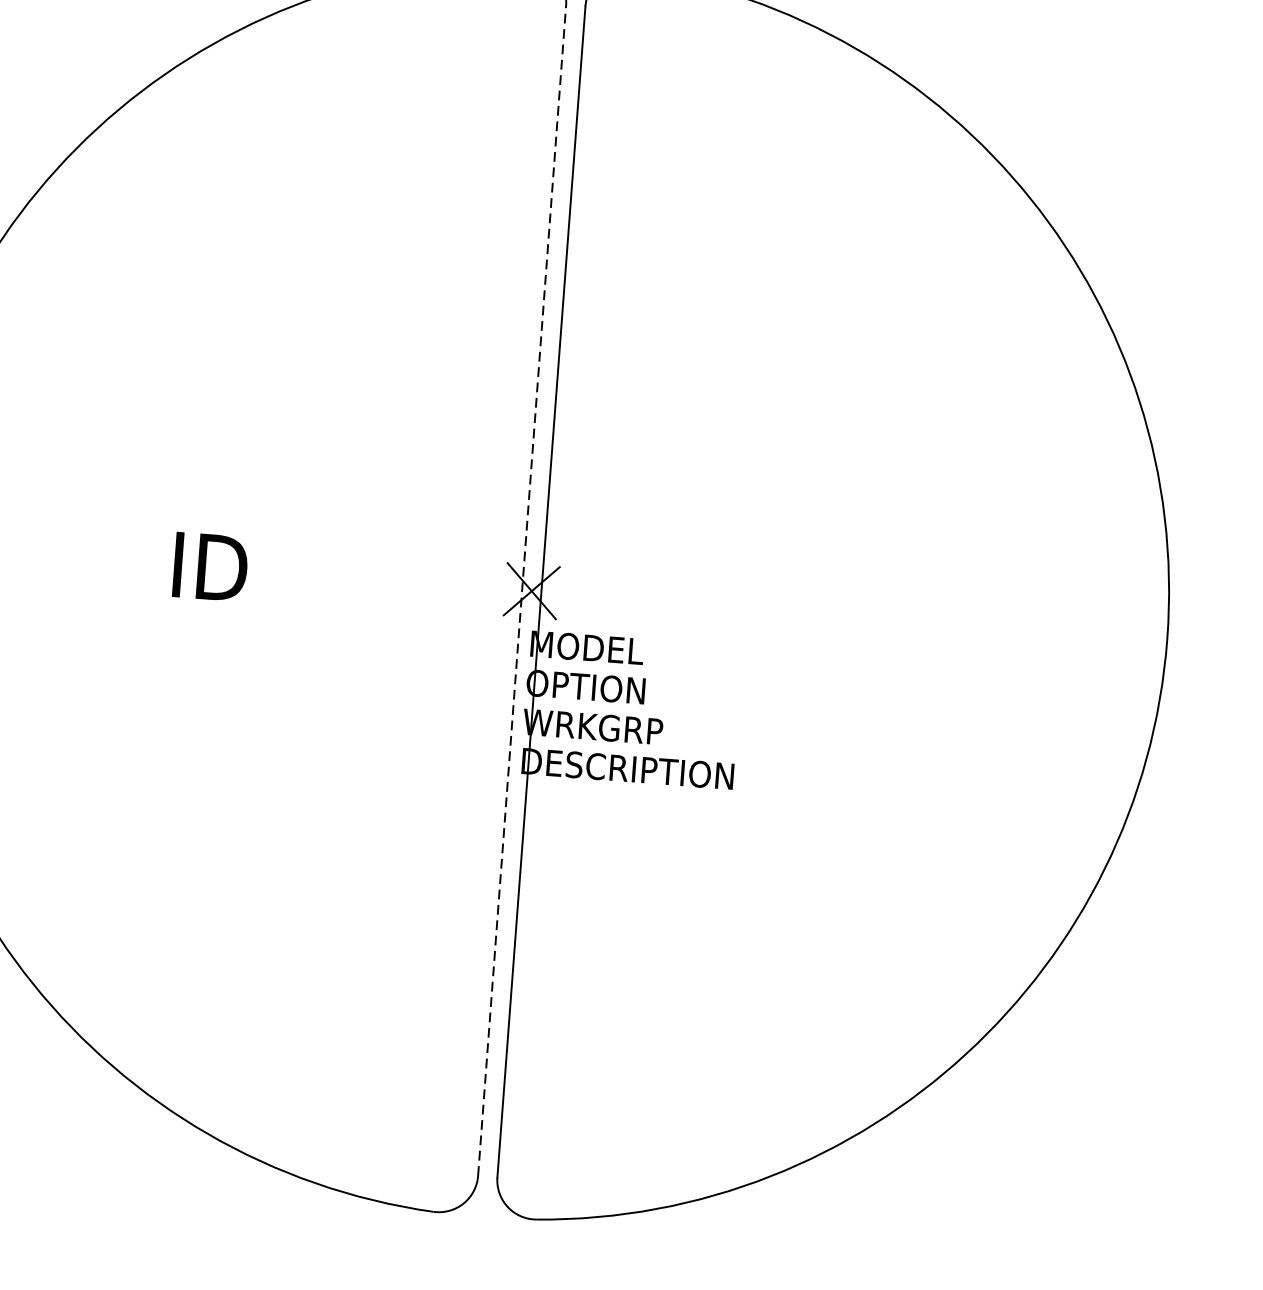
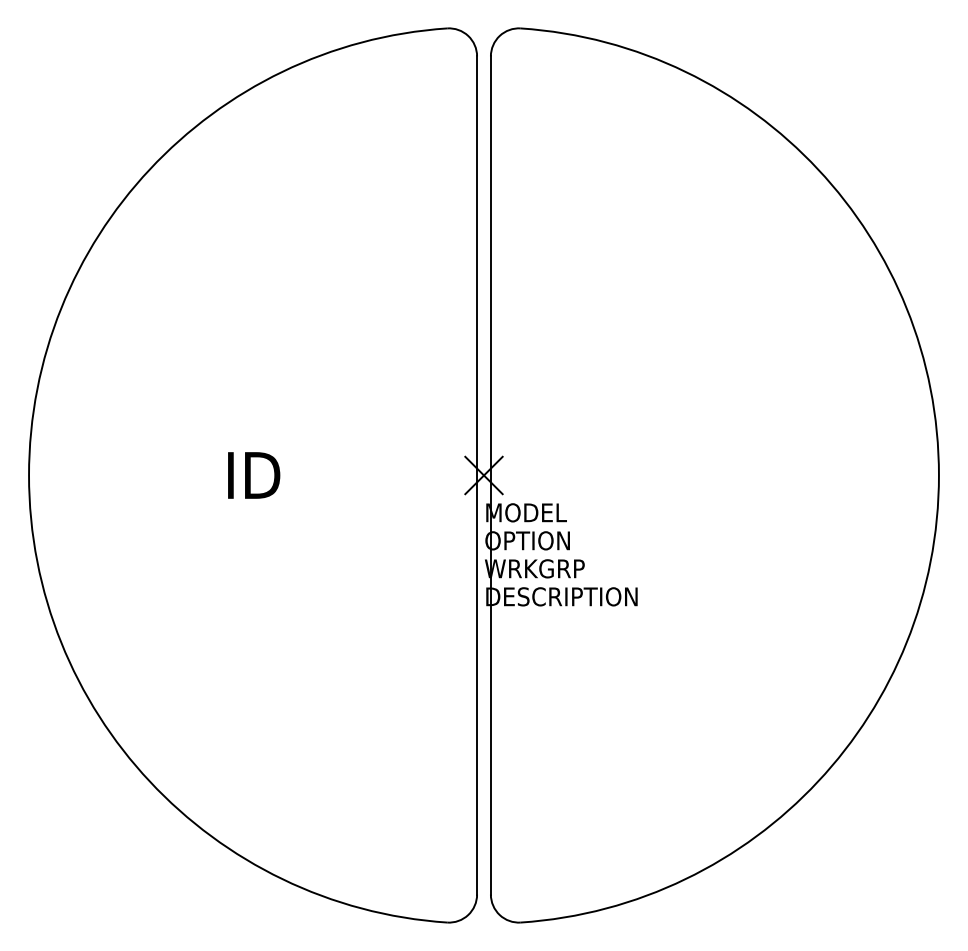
line: (522, 590) -> (477, 475), dashed -> solid

